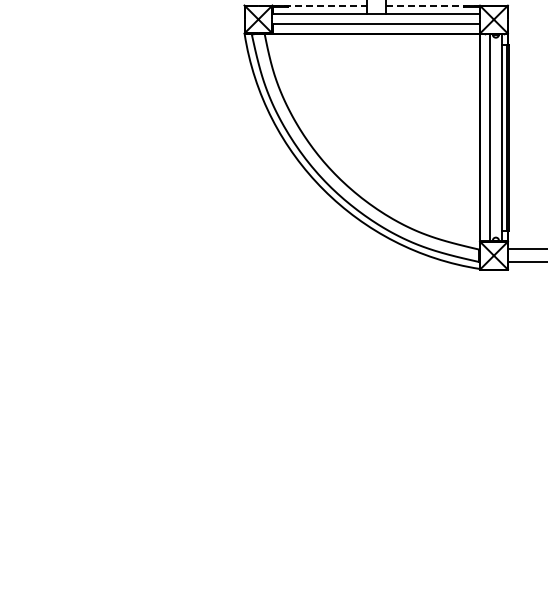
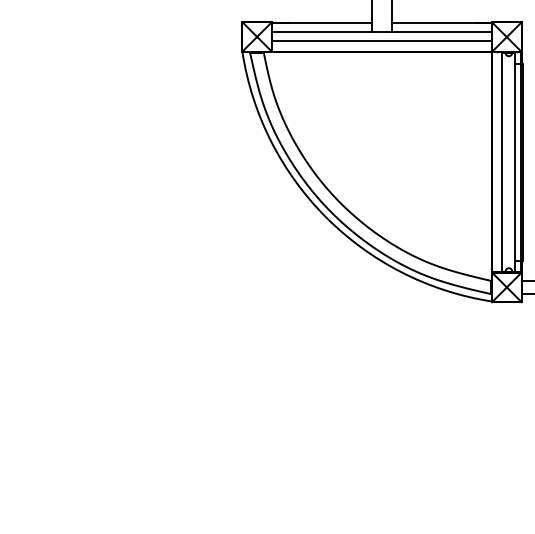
line: (320, 6) -> (322, 23), dashed -> solid
line: (433, 6) -> (442, 23), dashed -> solid

